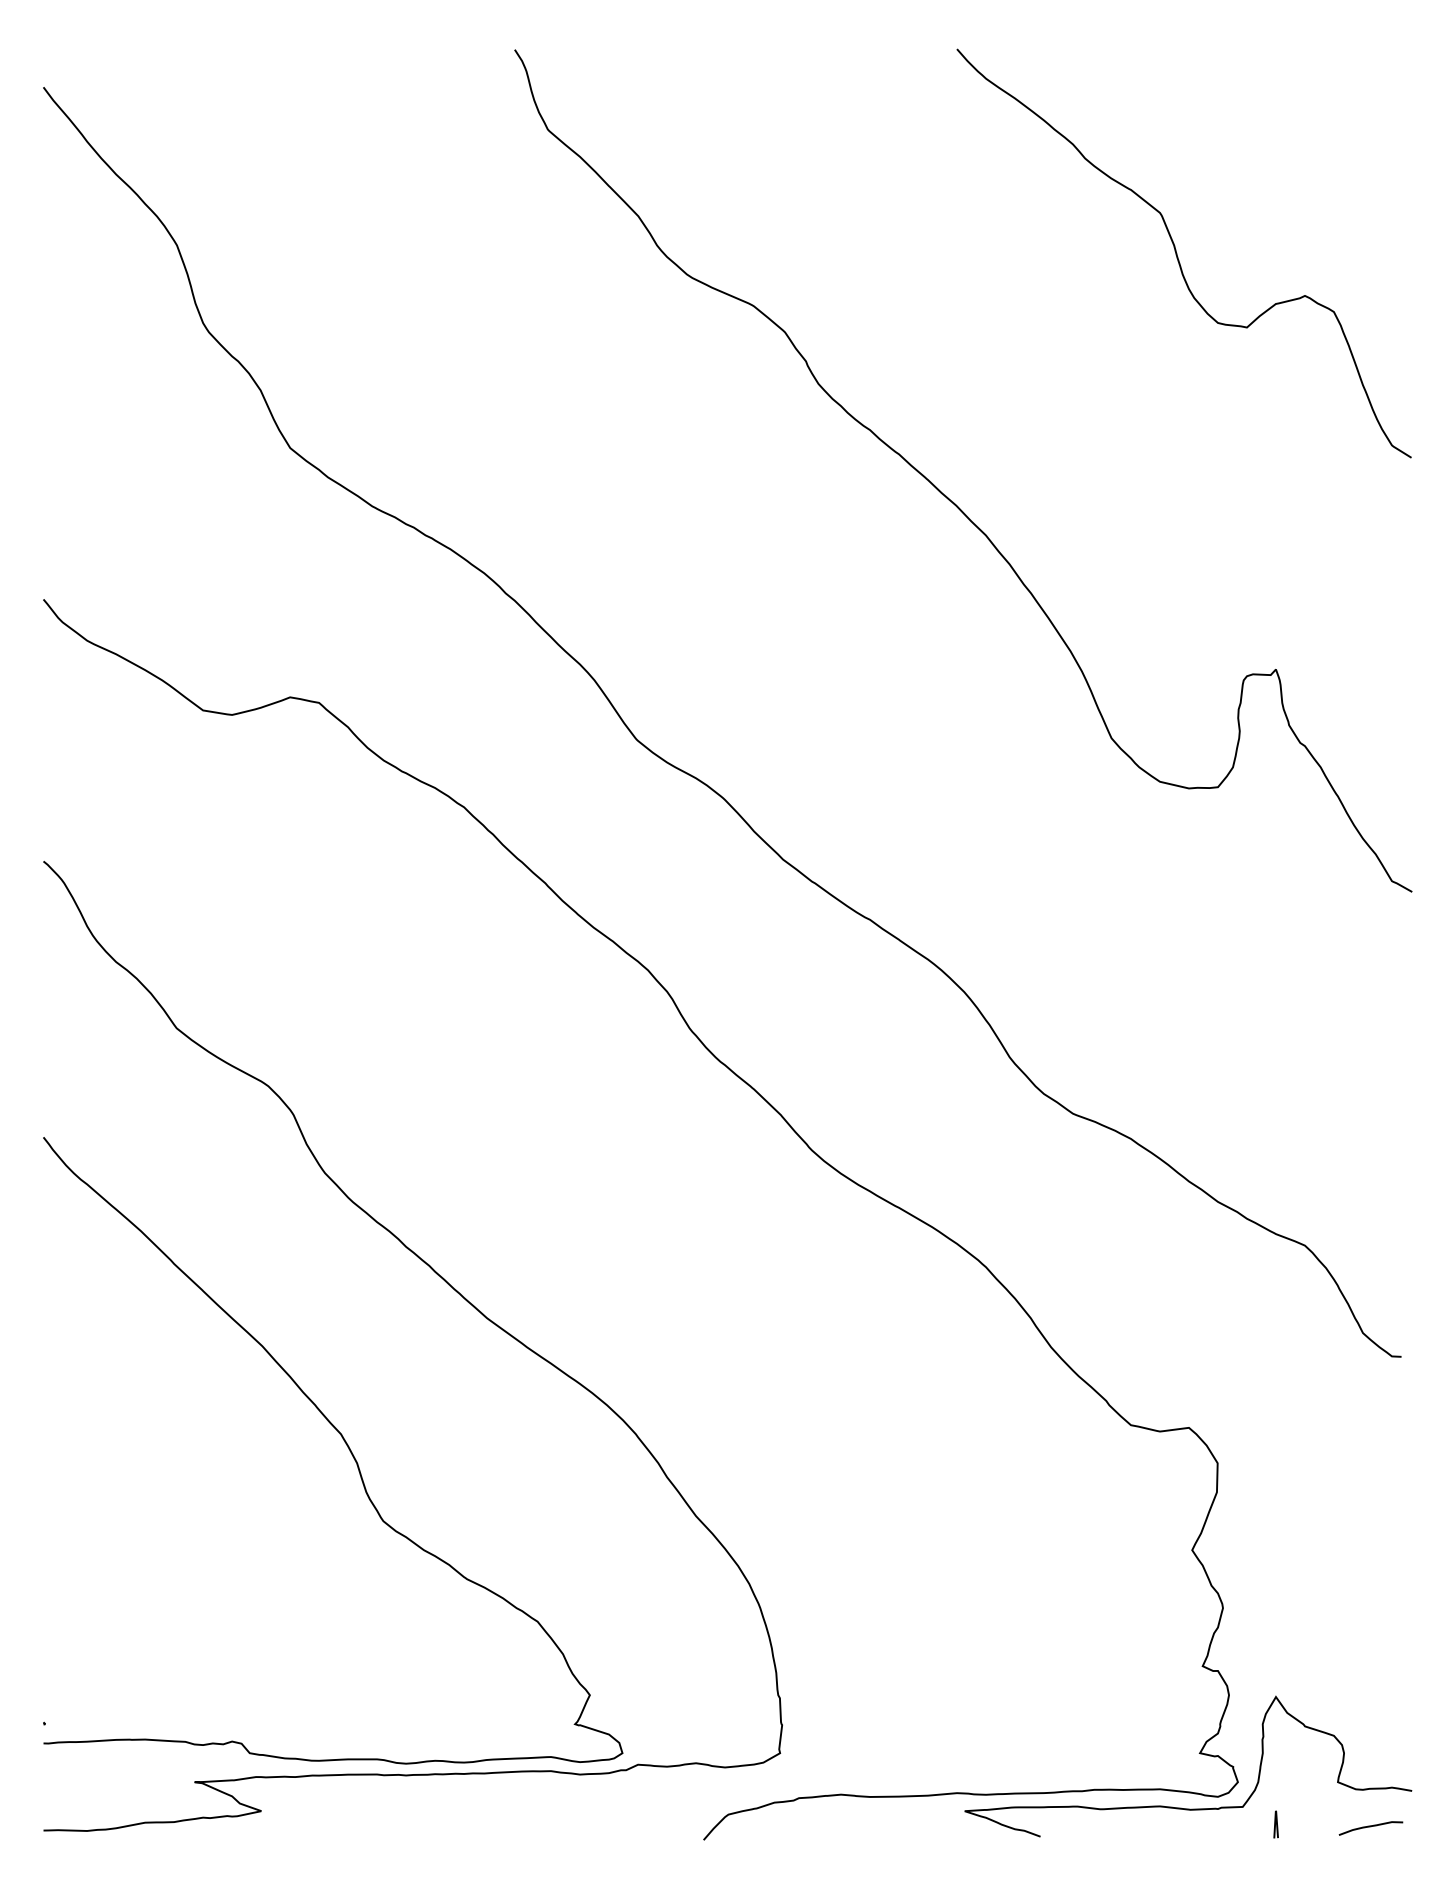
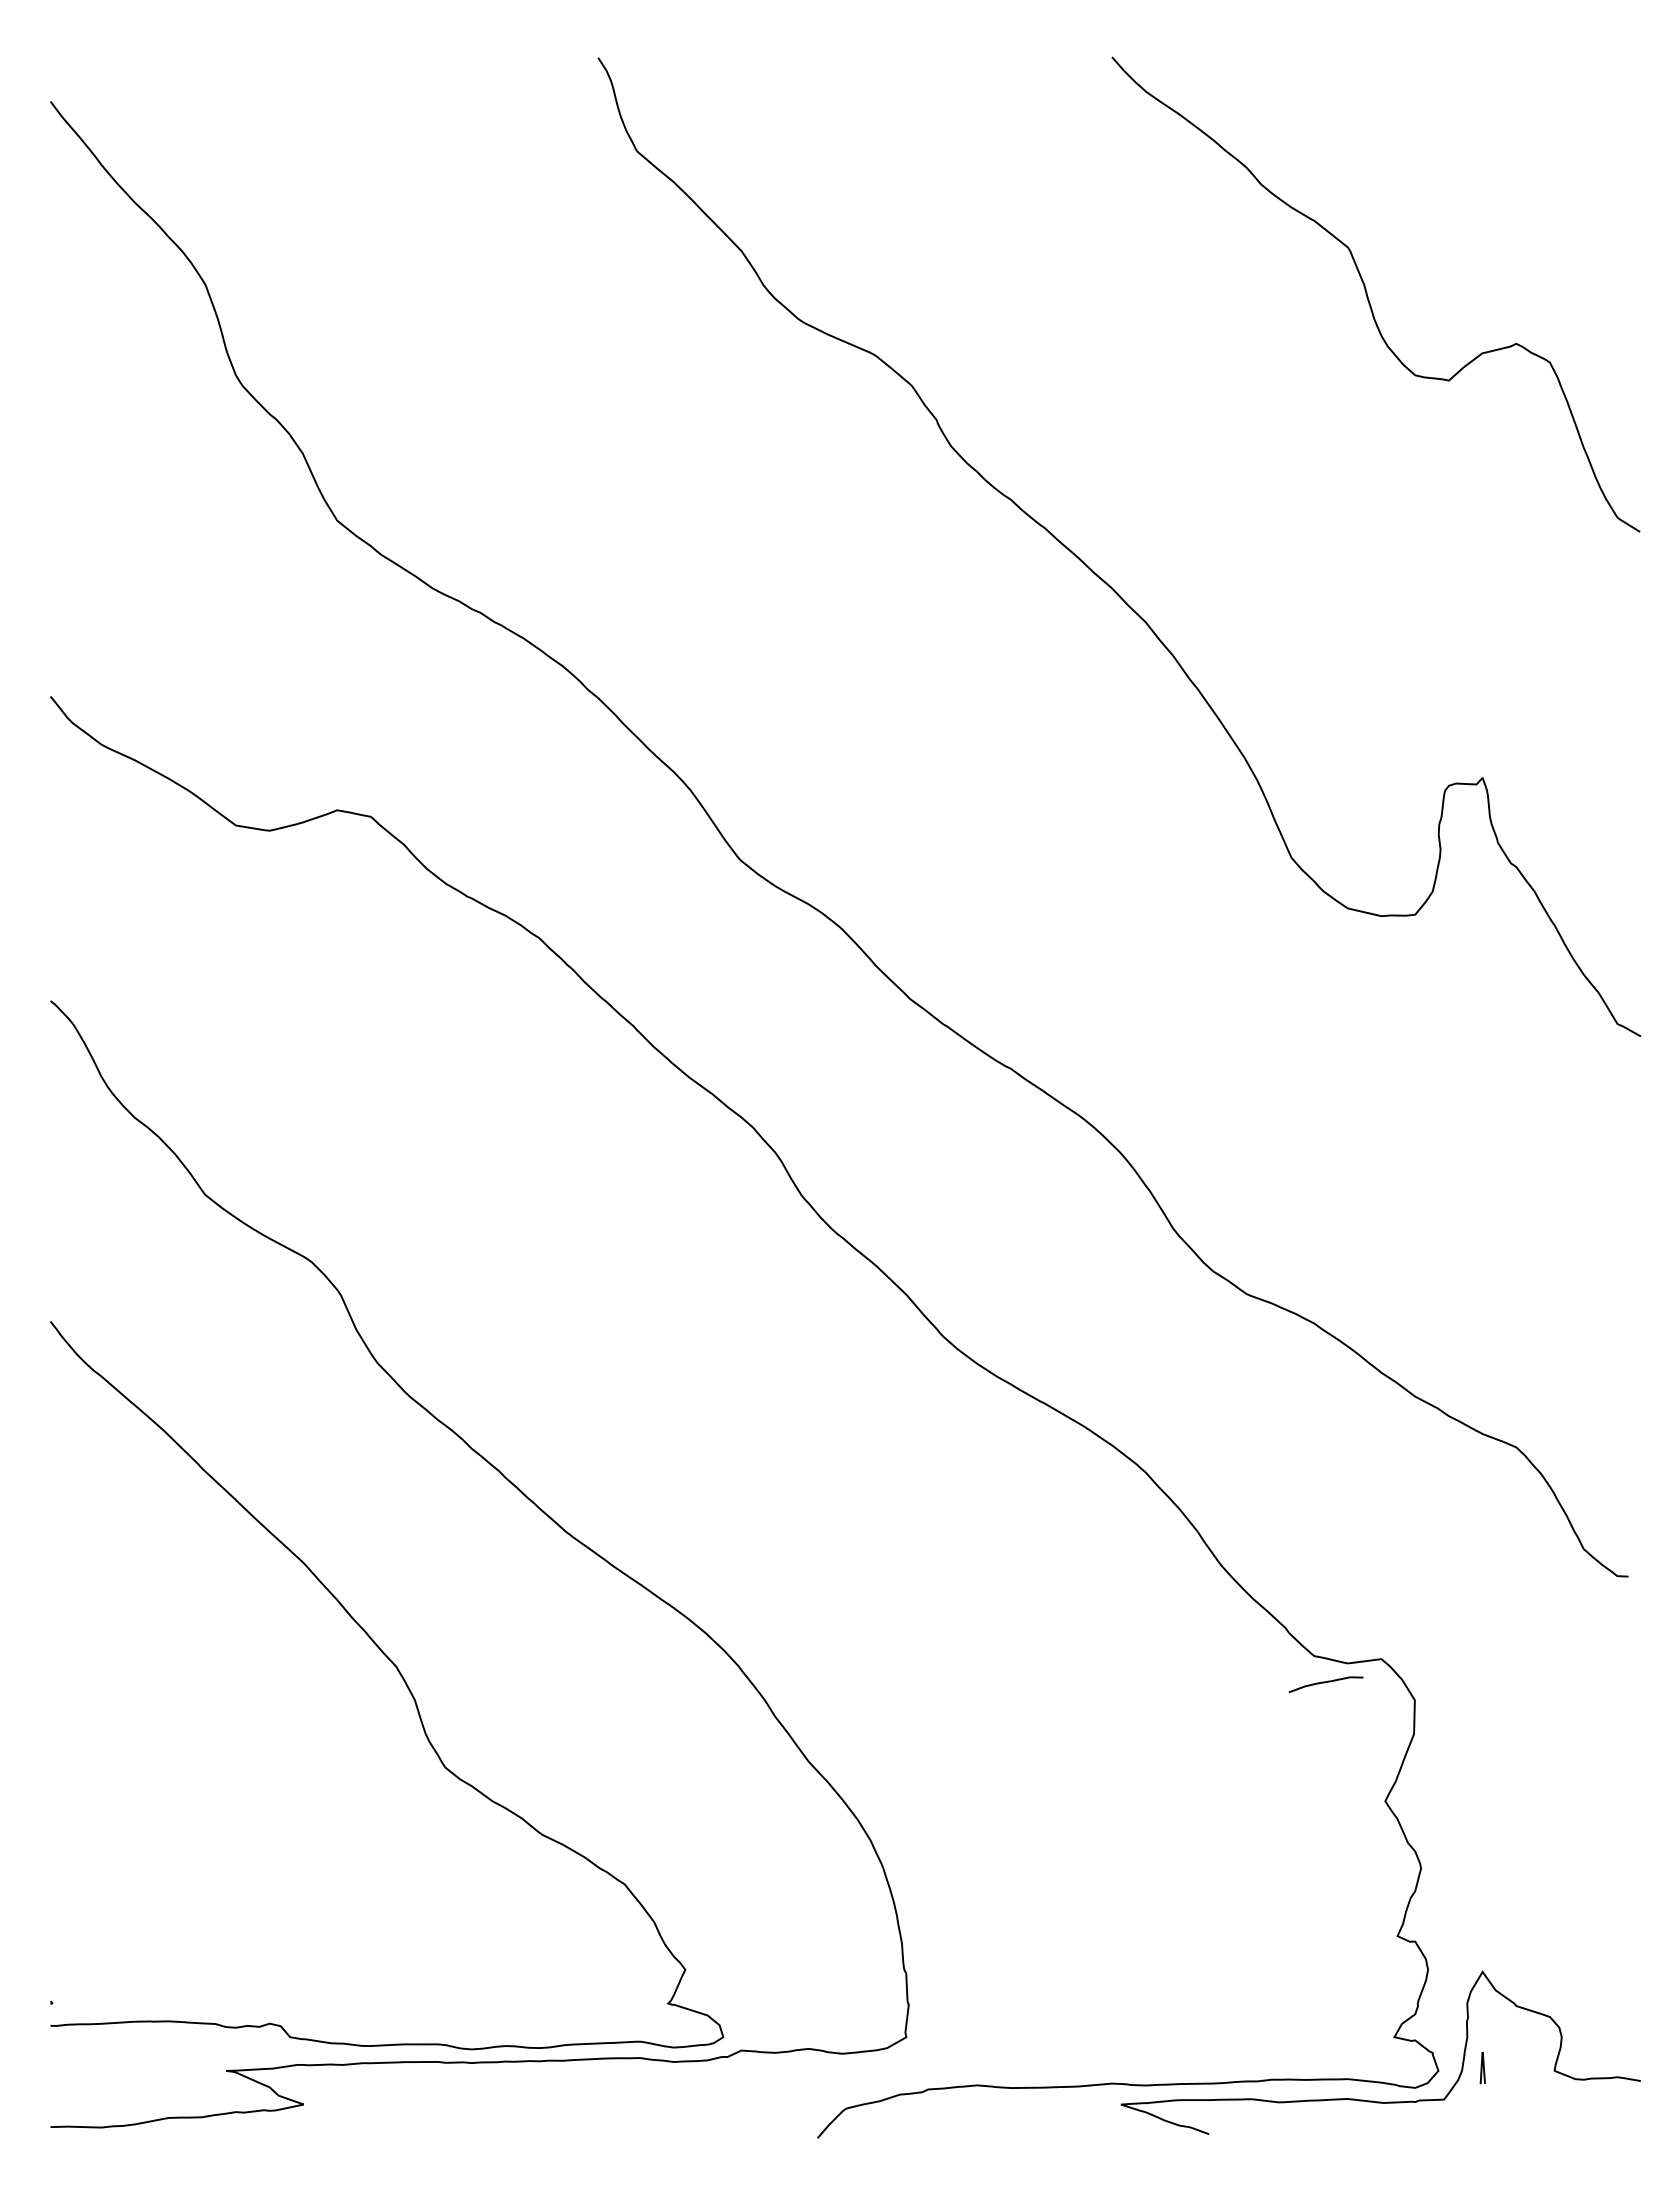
curve: (1275, 1824) -> (1482, 2068), moved
curve: (1370, 1827) -> (1325, 1683), moved

